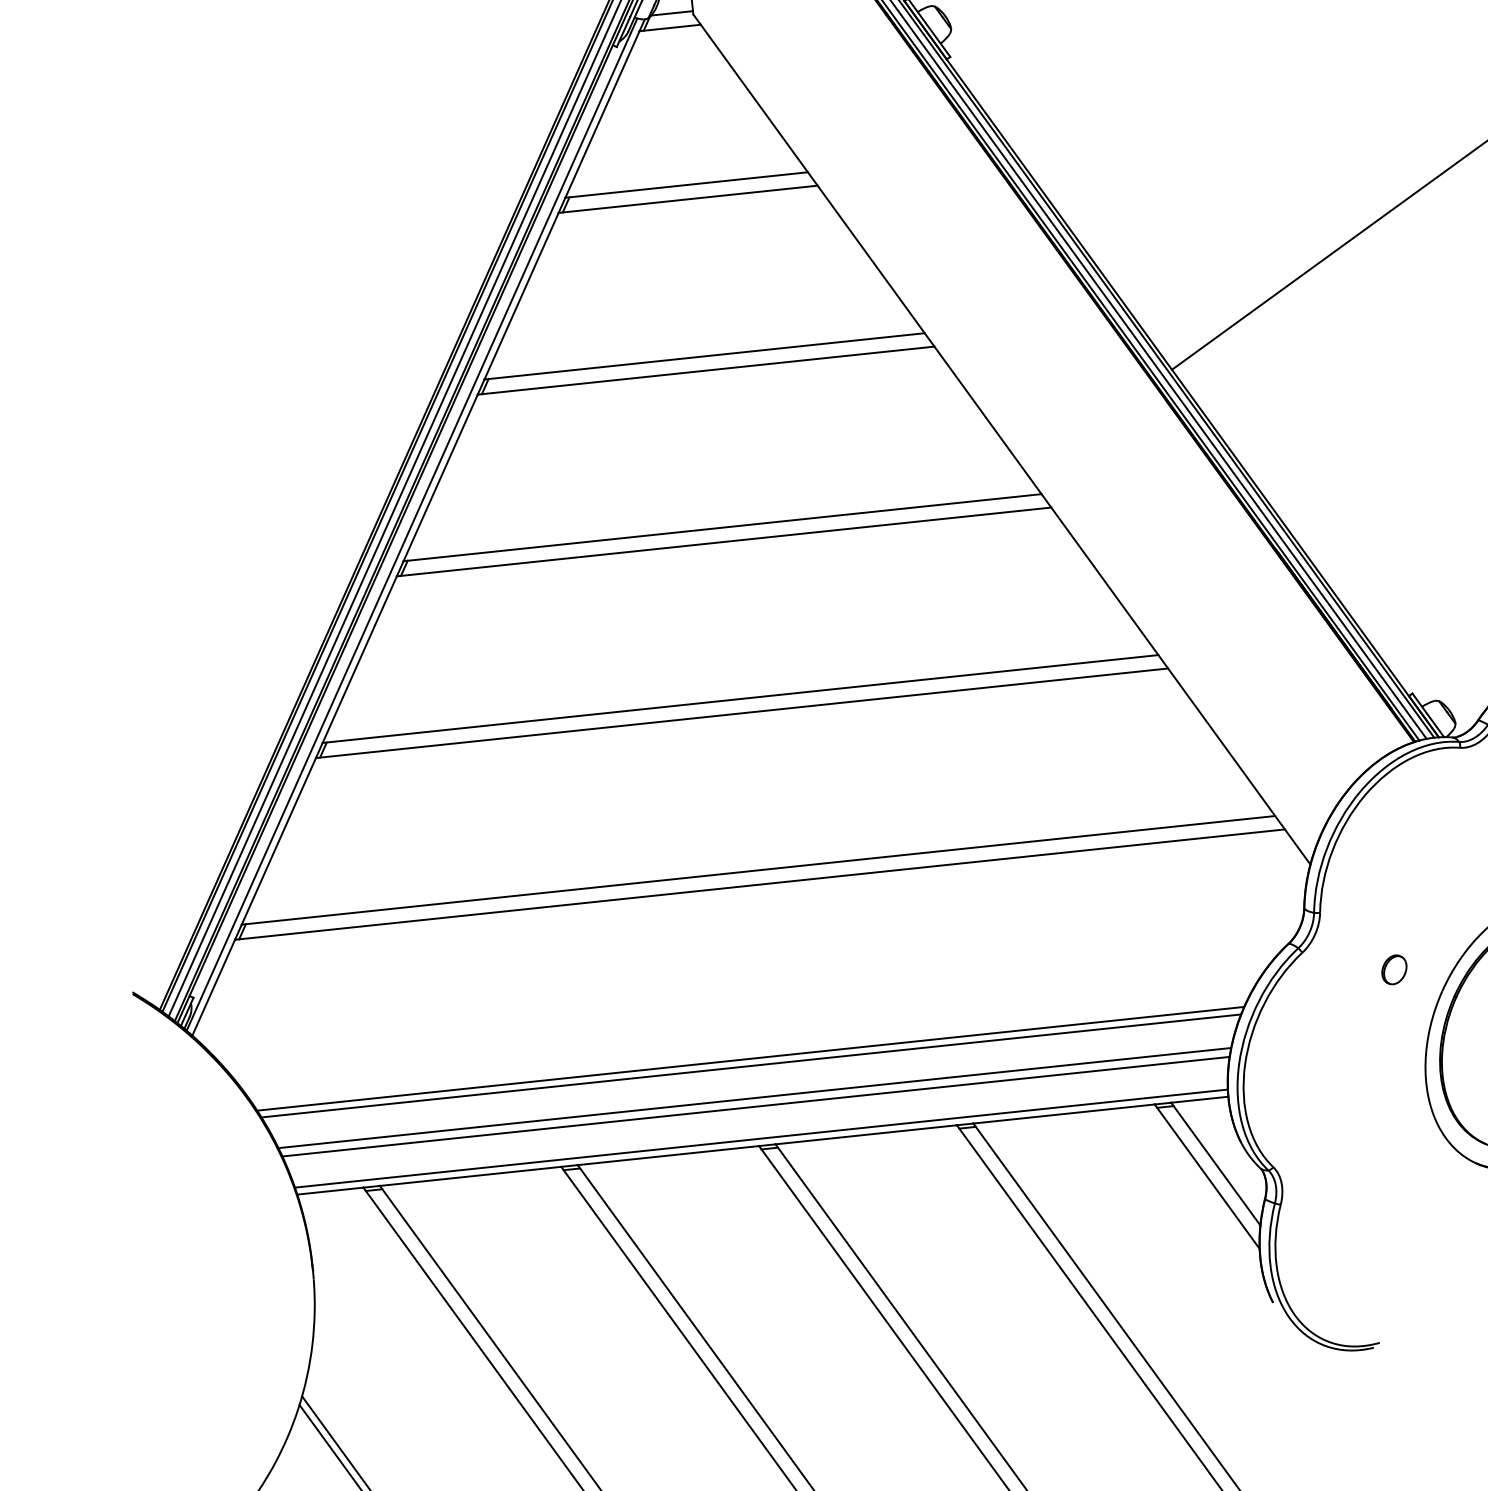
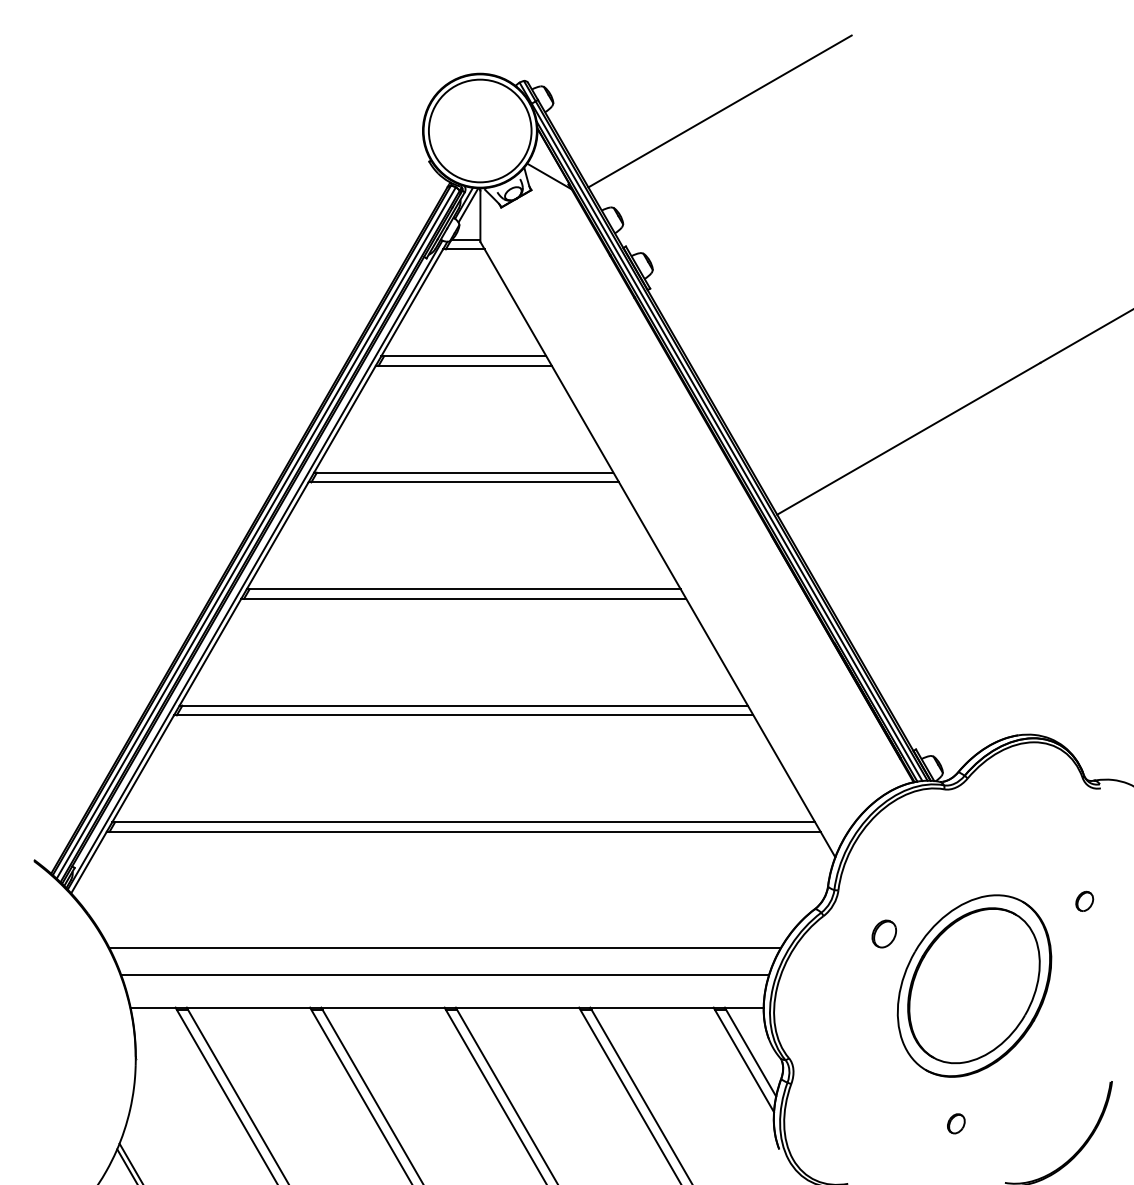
part: (1394, 969) -> (884, 933), size x1.4
line: (752, 1066) -> (445, 953), removed
line: (756, 1106) -> (445, 980), removed
line: (761, 1138) -> (446, 1002), removed

